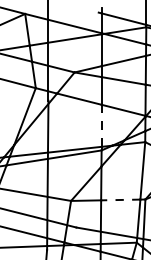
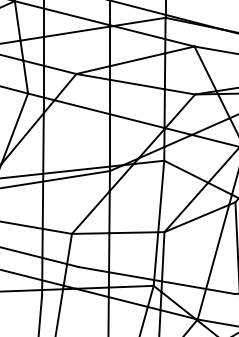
line: (101, 125) -> (109, 140), dashed -> solid
line: (120, 199) -> (133, 232), dashed -> solid

